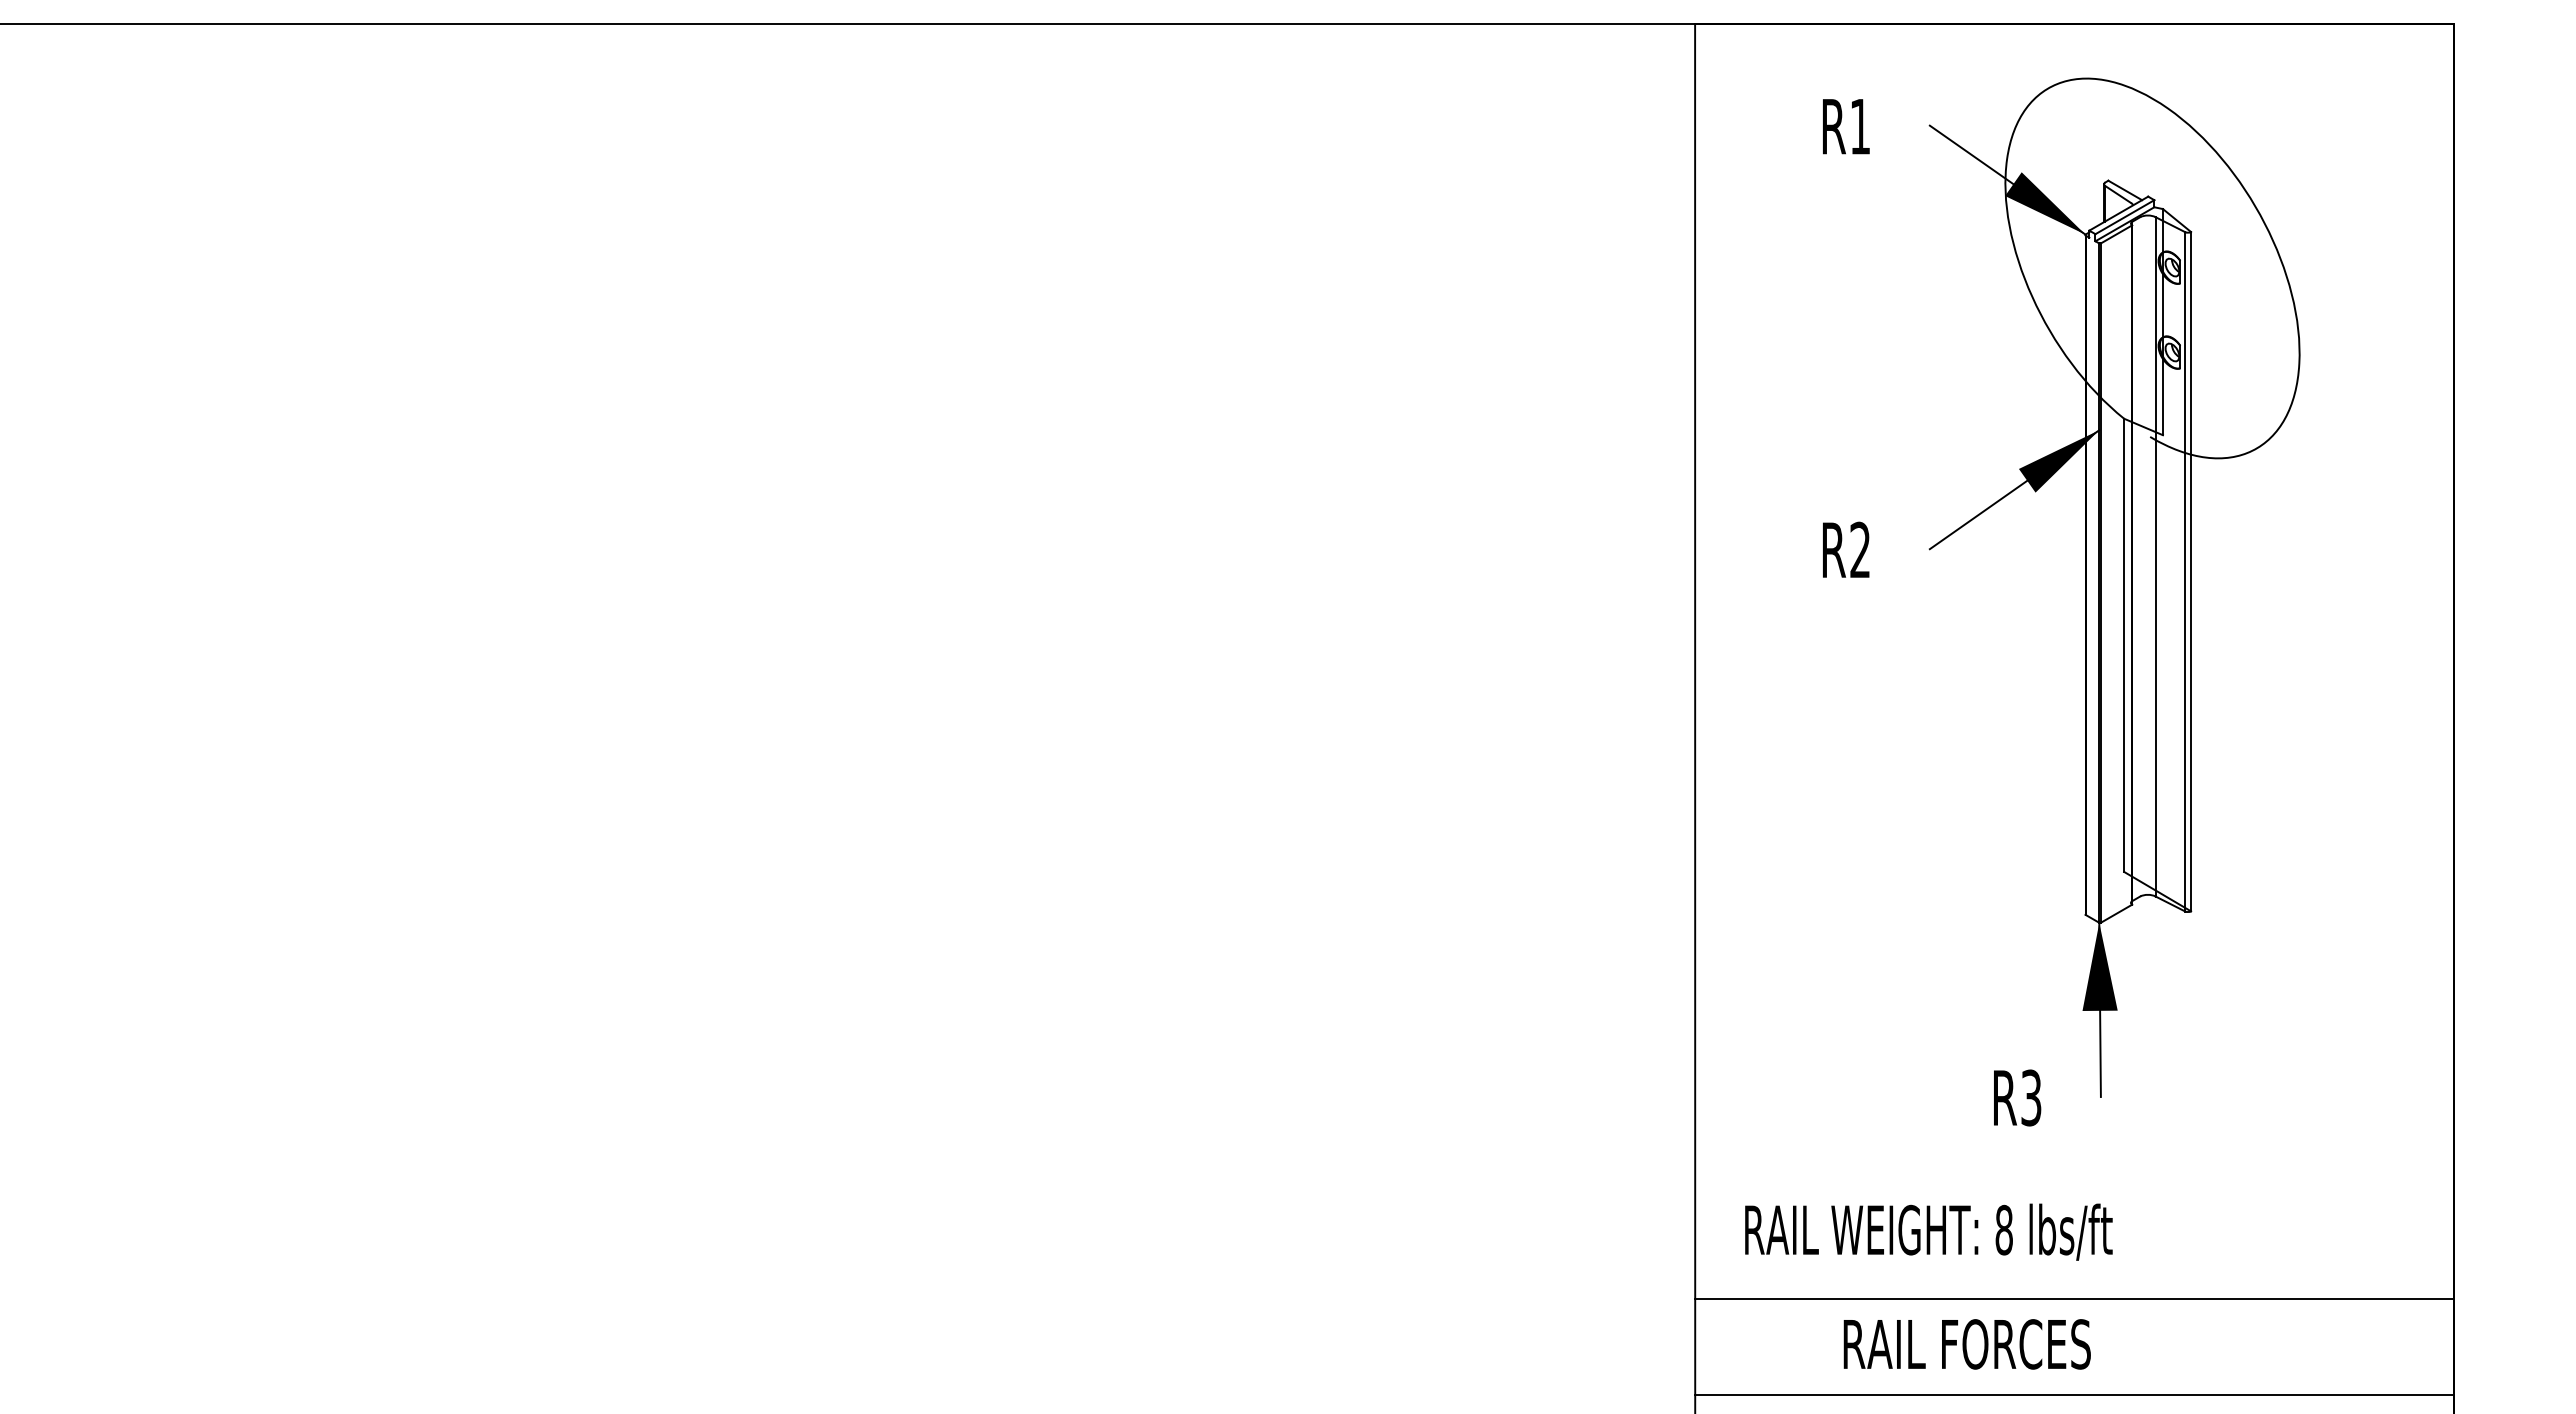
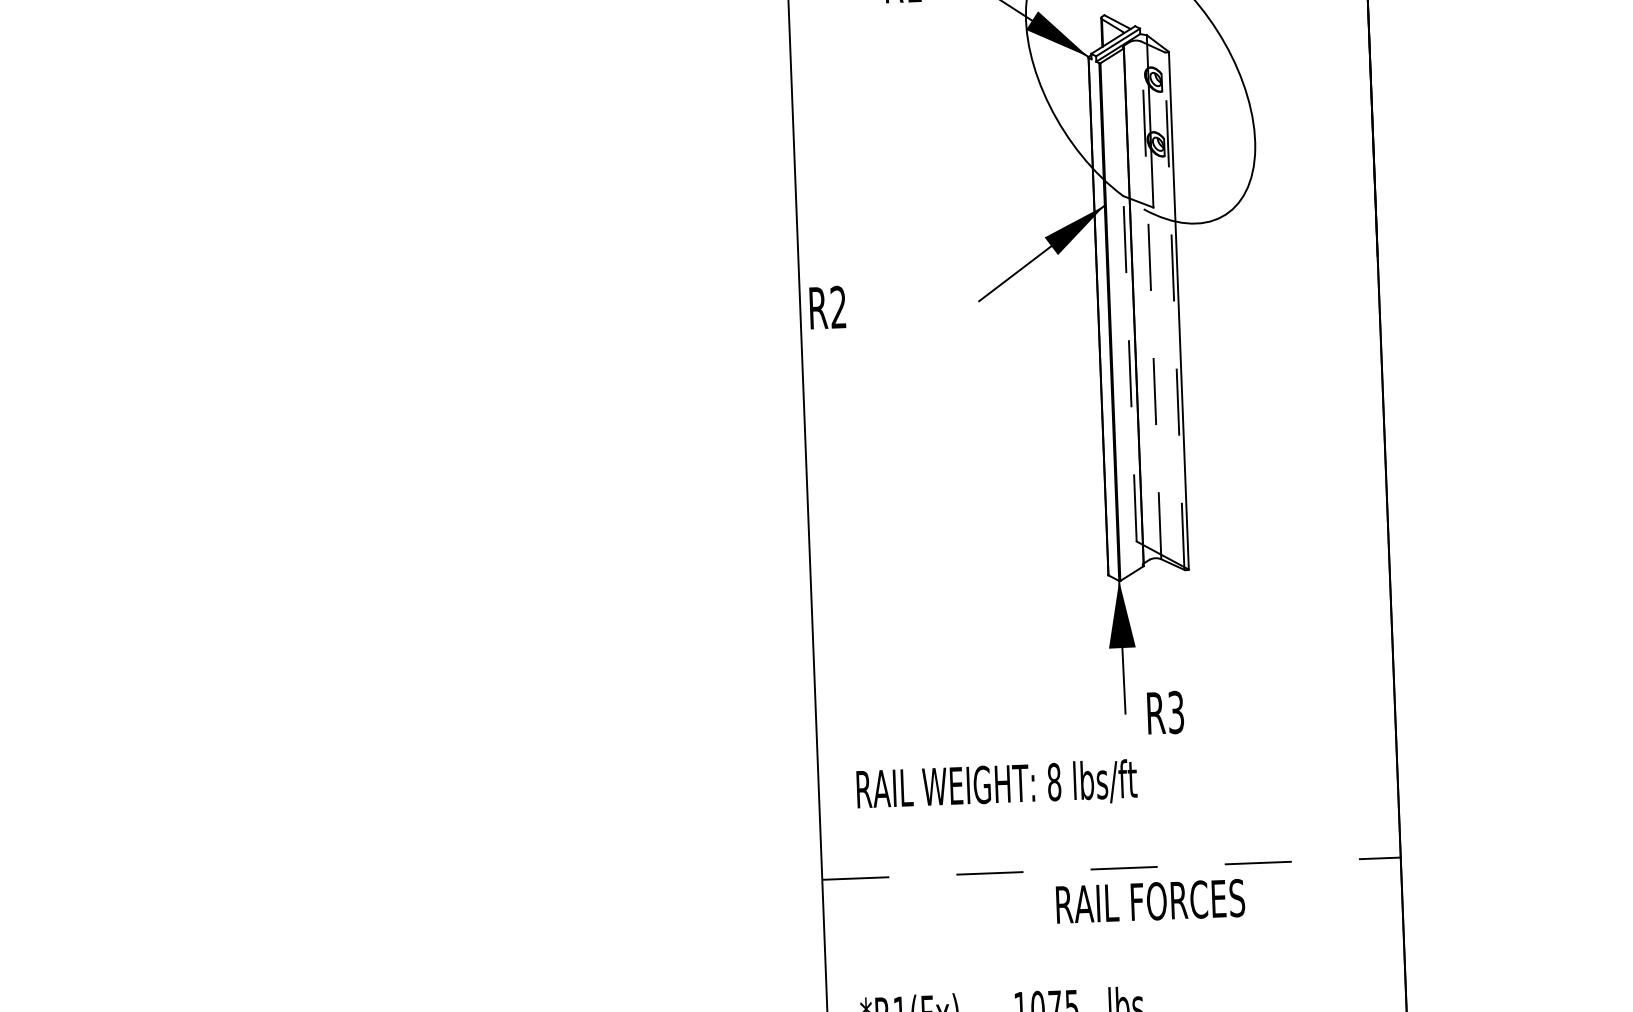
text: (1846, 549) -> (827, 307), moved
line: (2155, 556) -> (1151, 300), solid -> dashed
line: (2185, 571) -> (1174, 310), solid -> dashed
line: (2124, 645) -> (1130, 368), solid -> dashed
text: (2017, 1097) -> (1165, 712), moved
text: (1928, 1231) -> (996, 785), moved
line: (2074, 1299) -> (1111, 868), solid -> dashed
text: (1966, 1344) -> (1149, 901), moved
line: (2074, 1394) -> (1114, 941), removed

